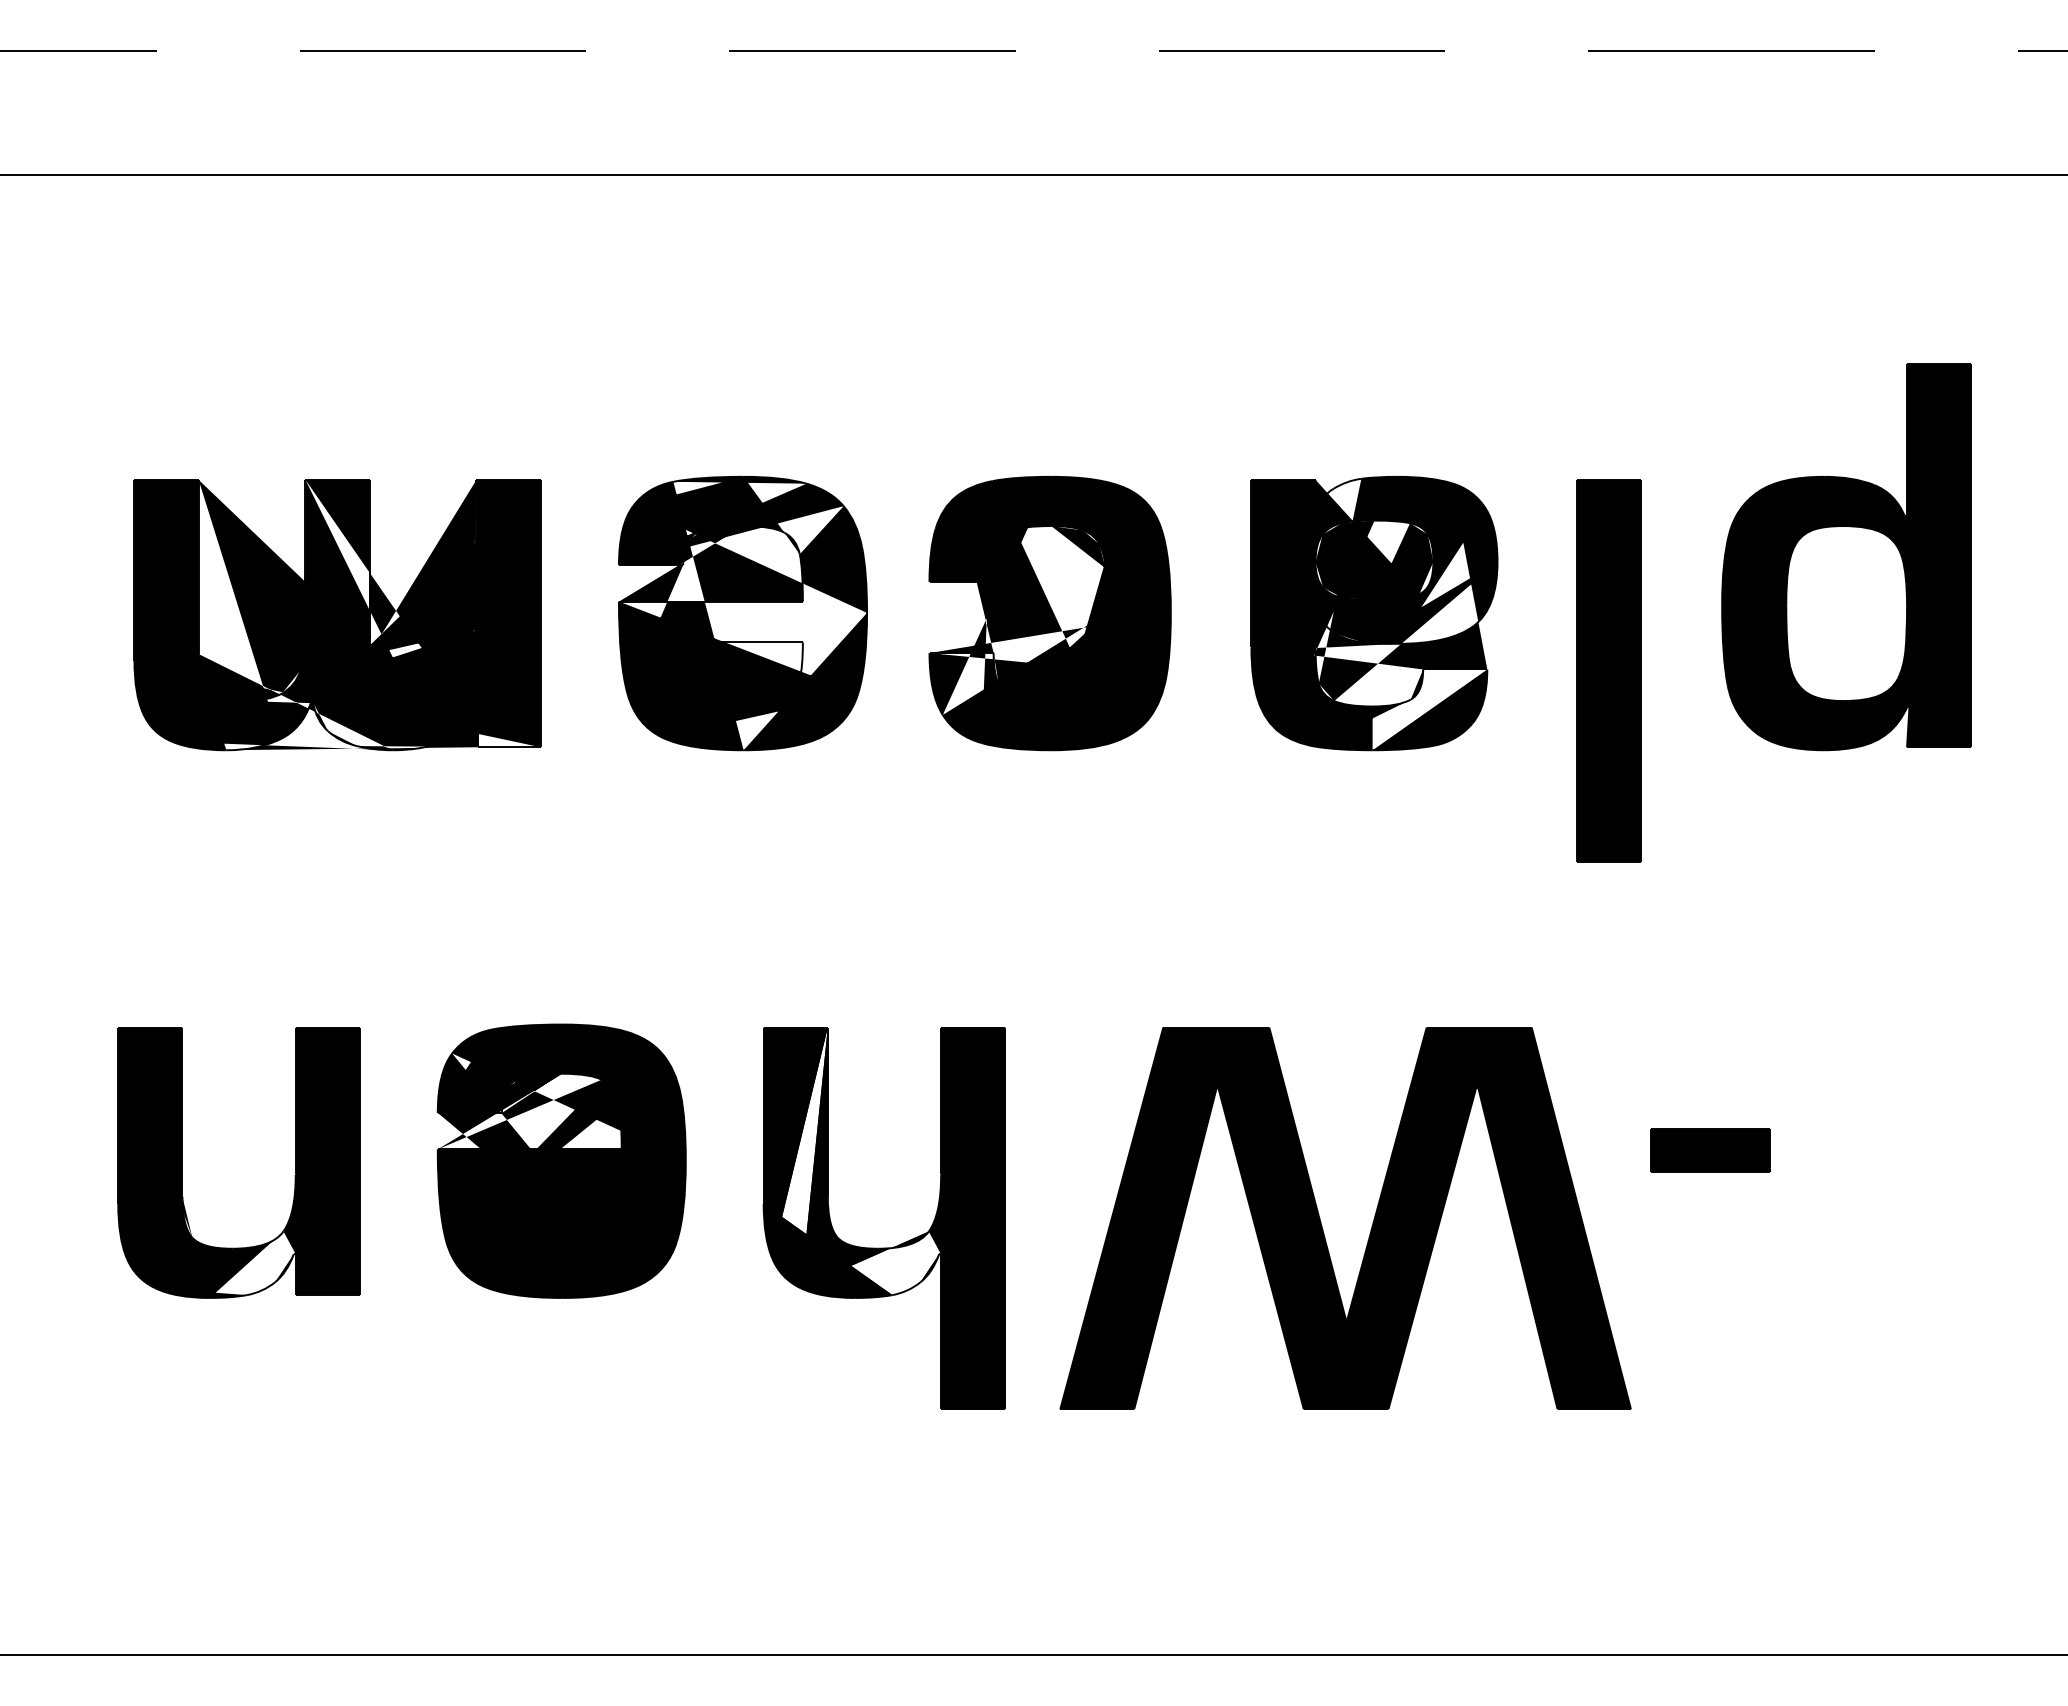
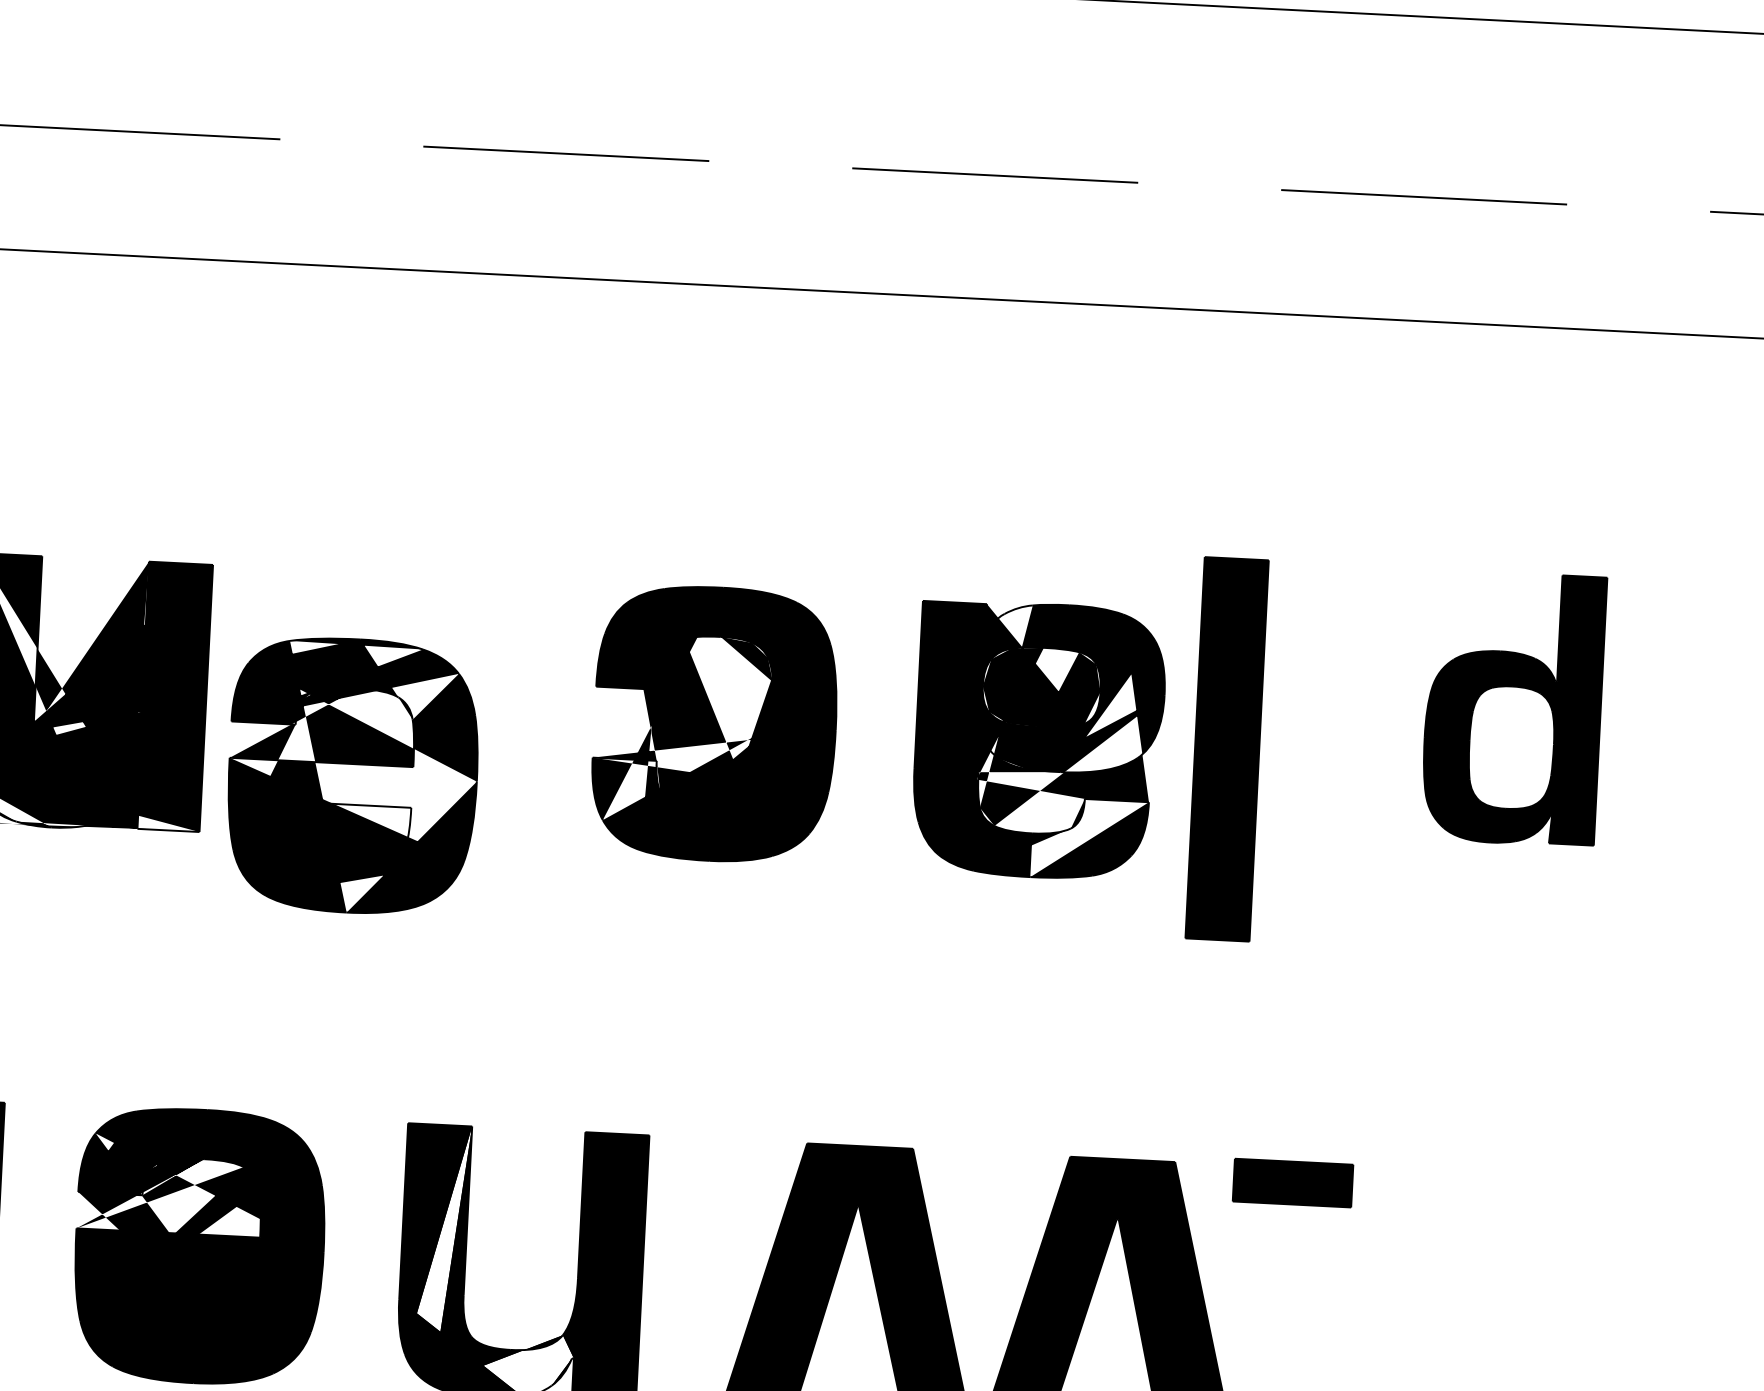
part: (1846, 557) -> (1513, 708), size x0.7
part: (742, 613) -> (352, 775), moved
part: (1608, 670) -> (1226, 749), moved
part: (1710, 1150) -> (1293, 1183), moved

